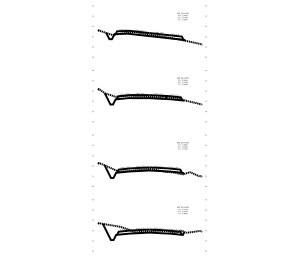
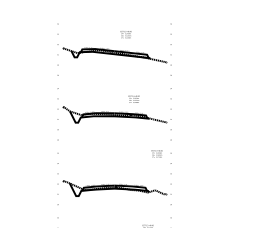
text: (182, 15) -> (125, 33), moved
text: (182, 80) -> (133, 98), moved
text: (182, 145) -> (156, 153), moved

